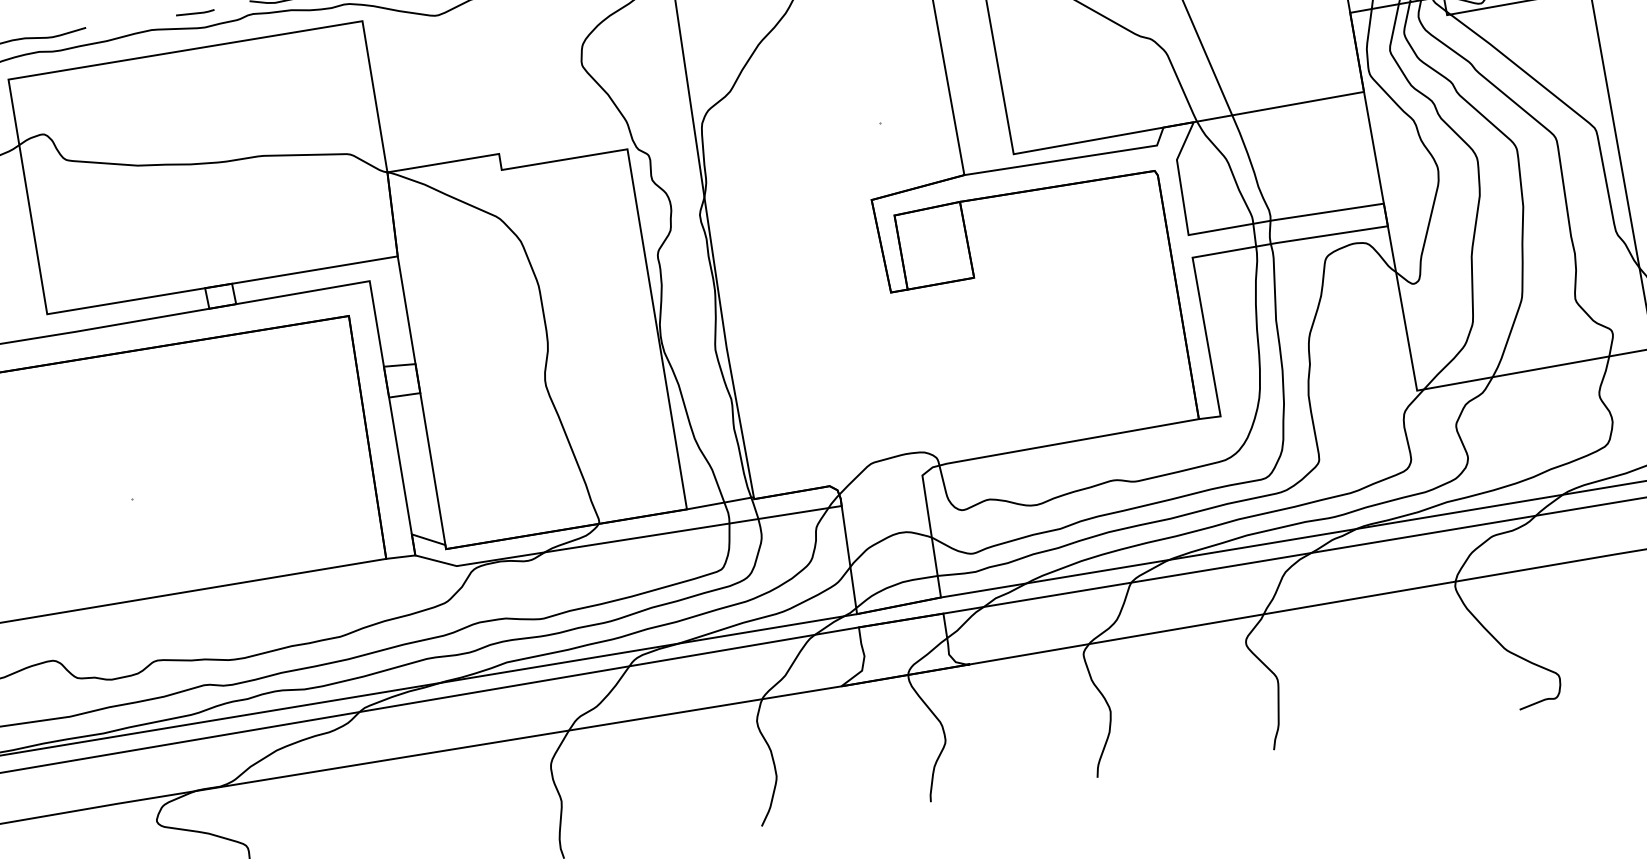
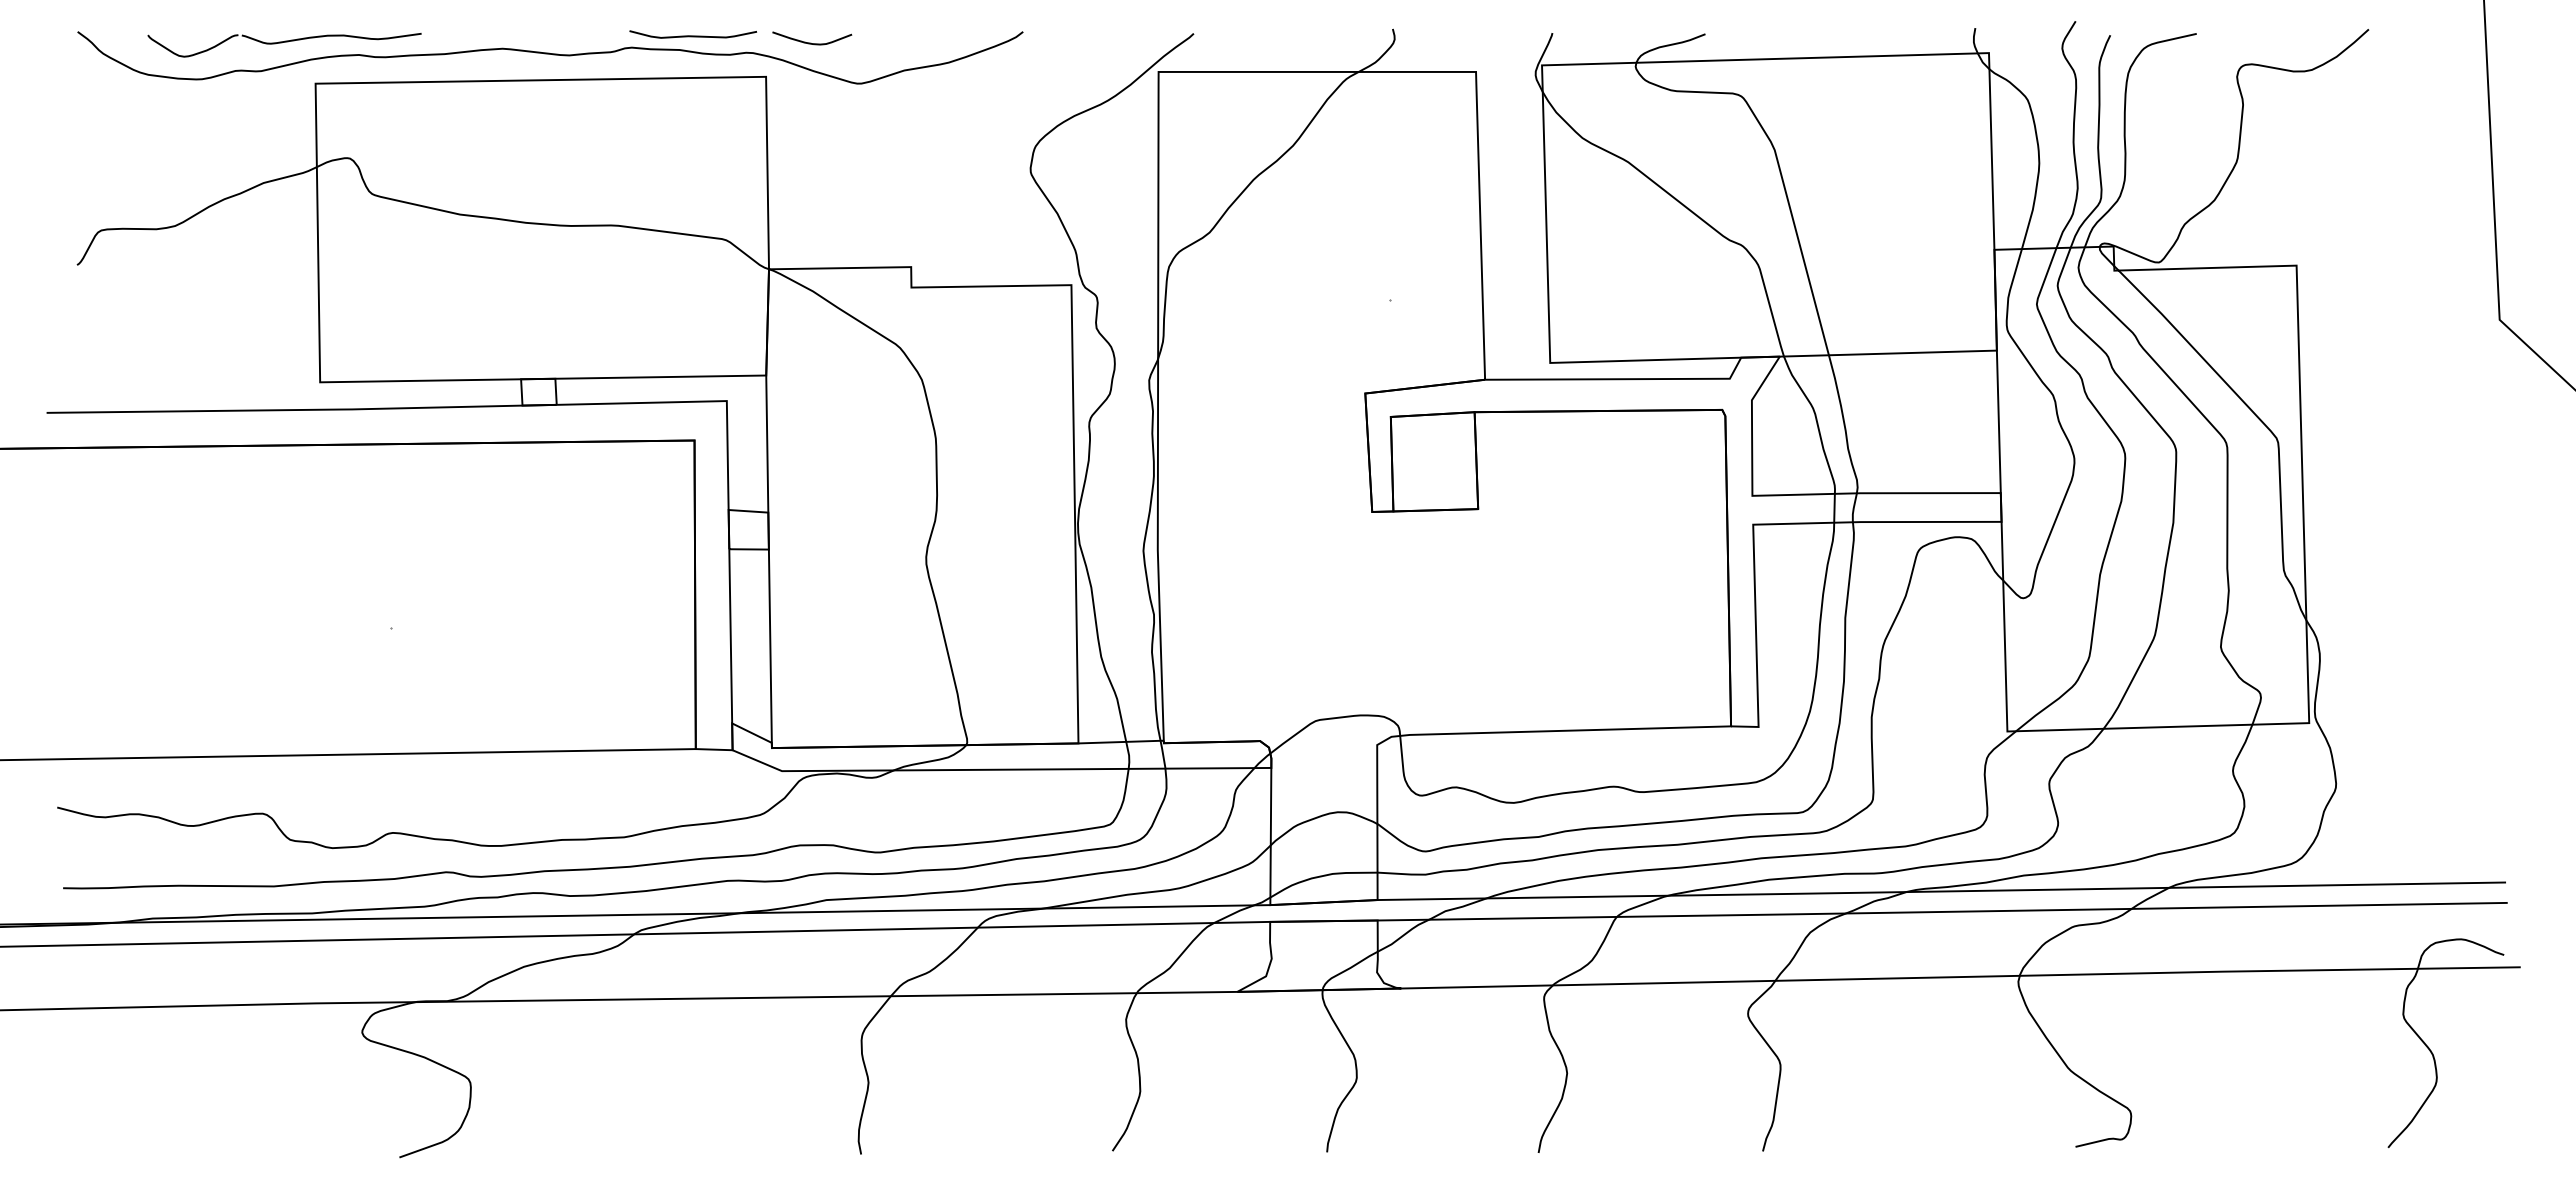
line: (194, 12) -> (559, 35), removed

